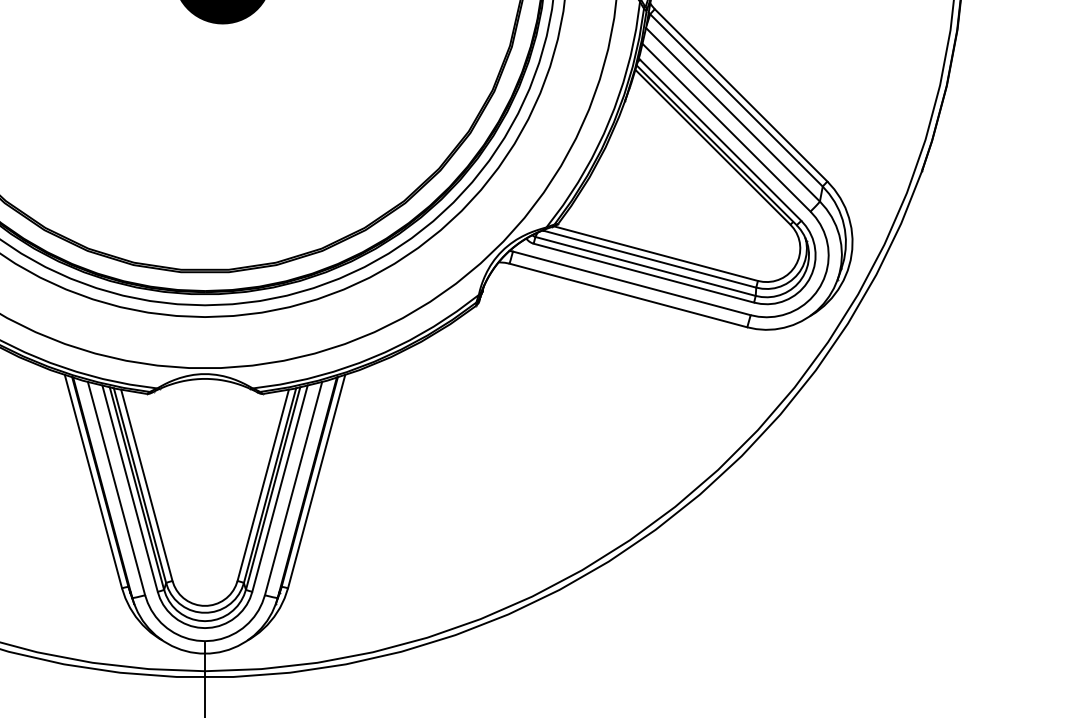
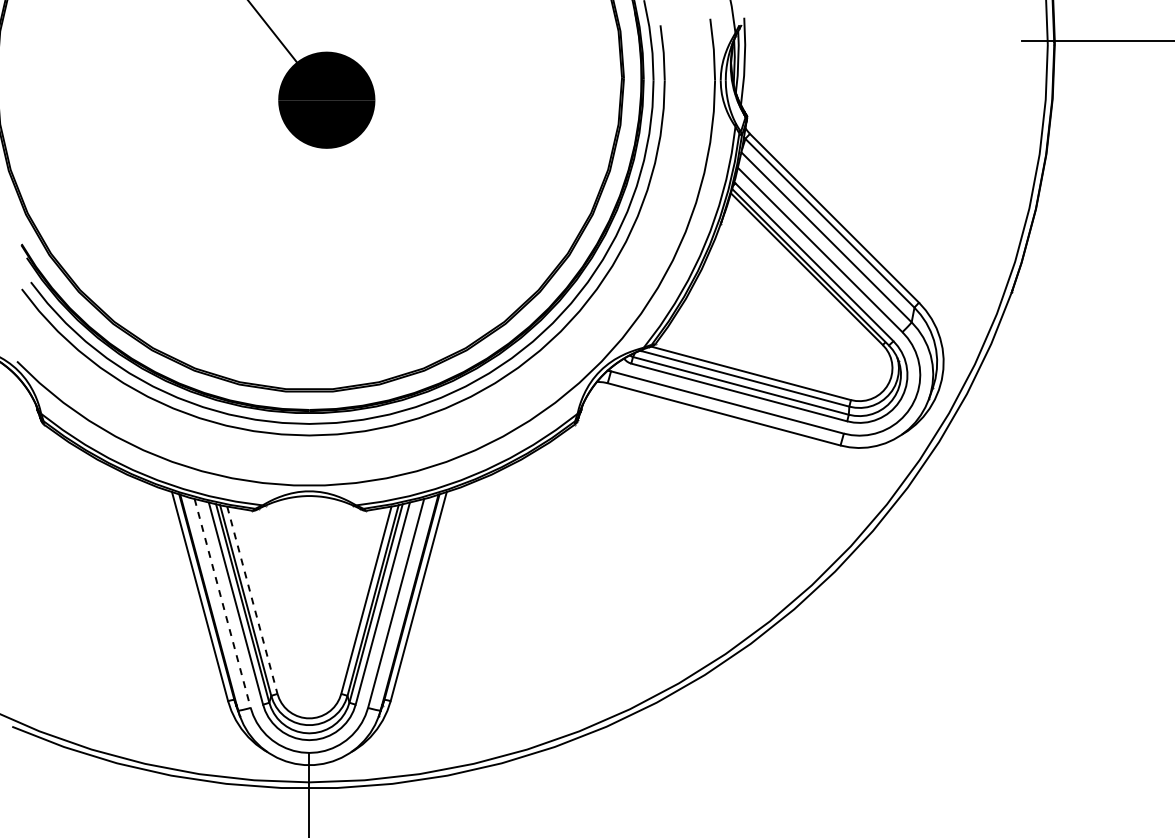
line: (146, 485) -> (252, 600), solid -> dashed
line: (116, 488) -> (222, 603), solid -> dashed

